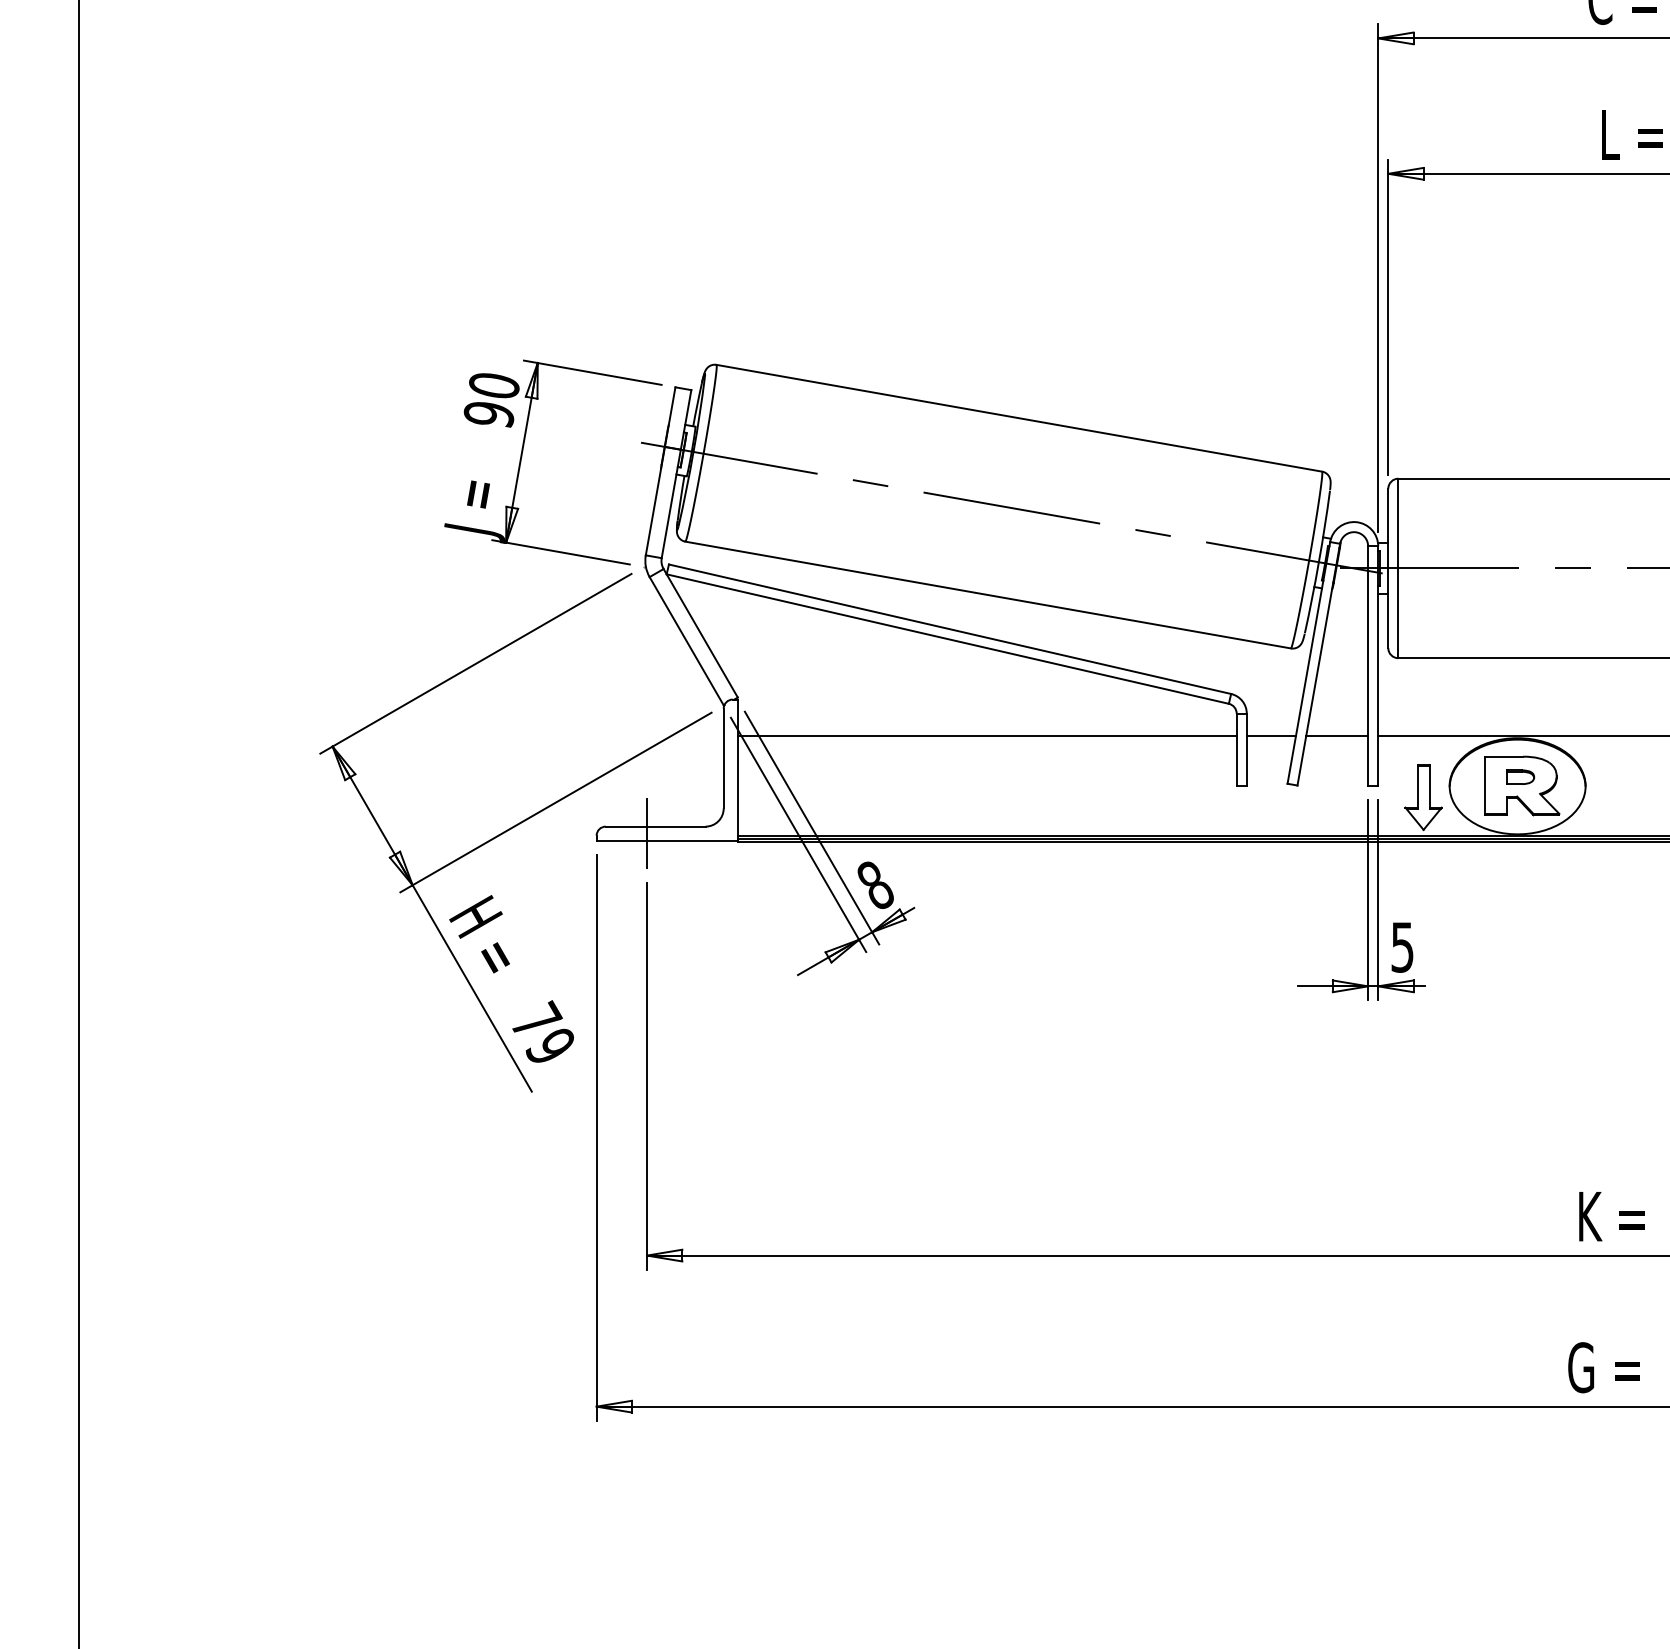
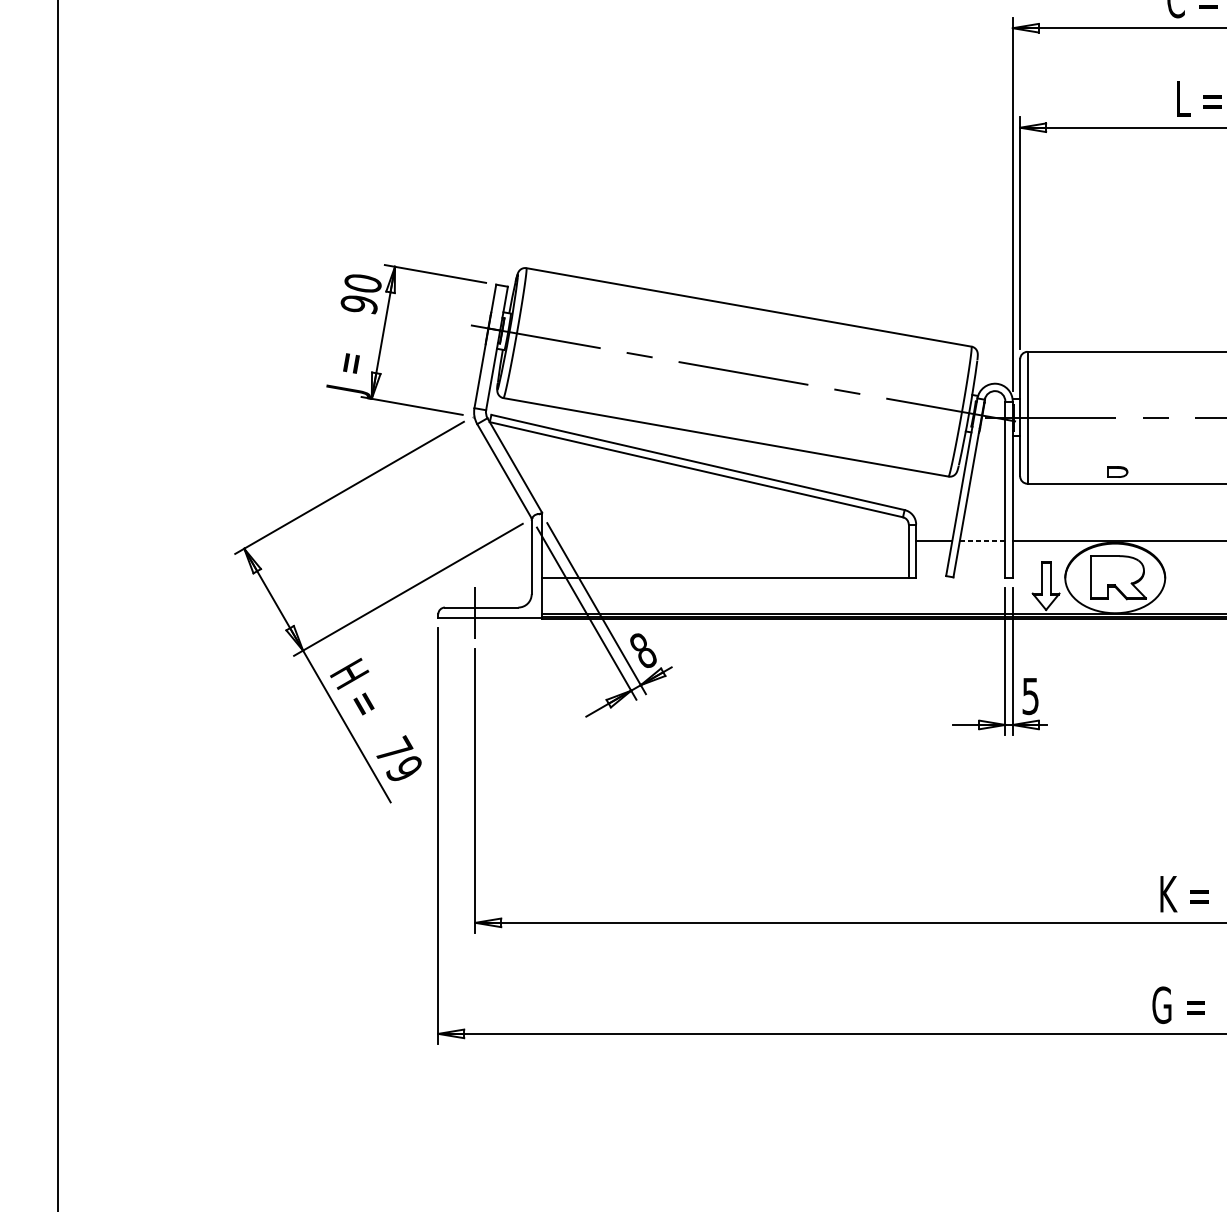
line: (986, 735) -> (724, 577), moved
line: (1337, 735) -> (982, 540), solid -> dashed
part: (1520, 776) -> (1117, 471), moved

